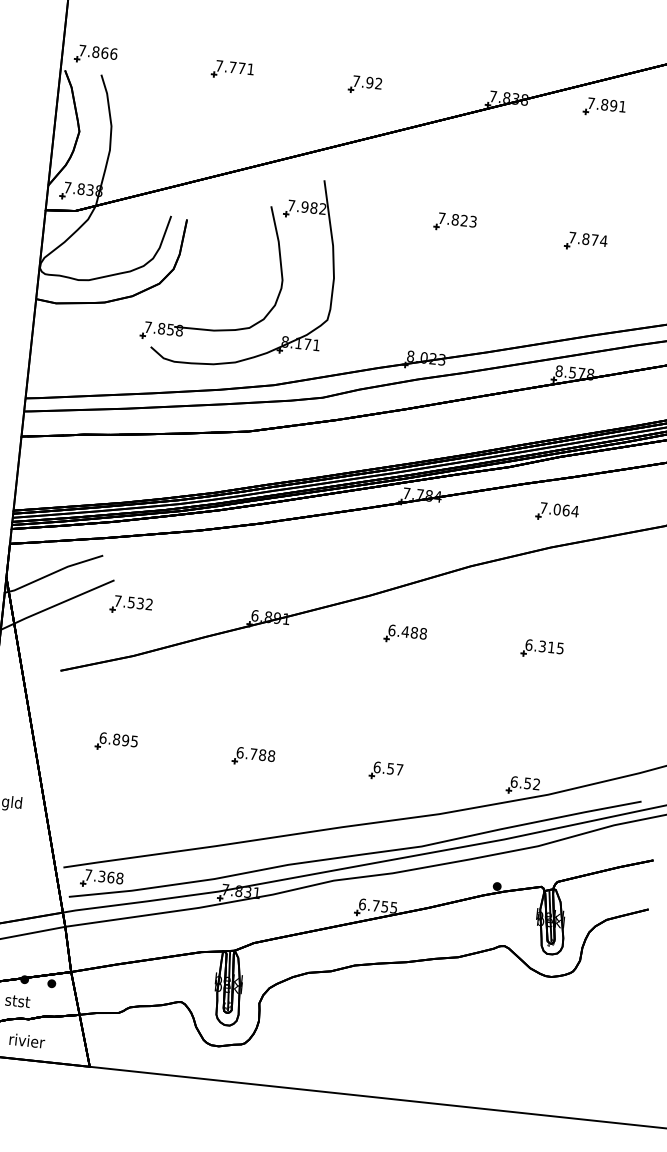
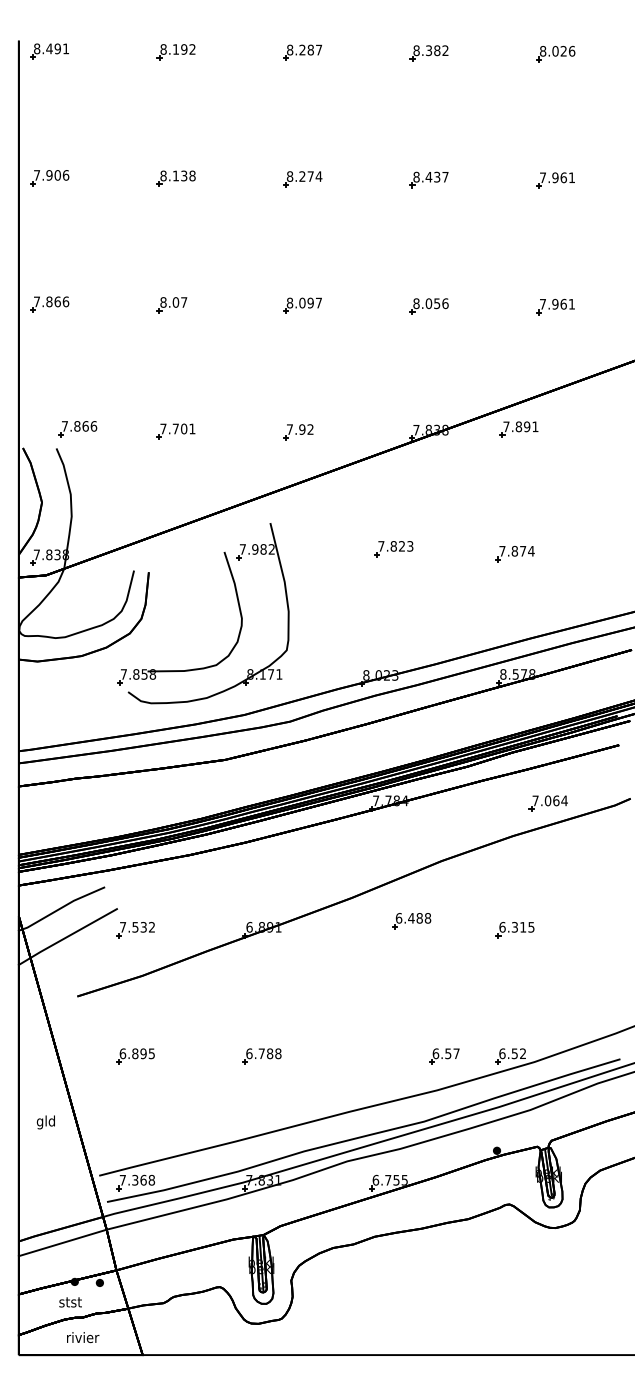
part: (95, 55) -> (77, 429), moved
text: (242, 67) -> (184, 428), 7.771 -> 7.701
part: (556, 512) -> (547, 803), moved
part: (405, 635) -> (411, 921), moved
part: (386, 771) -> (444, 1056), moved

